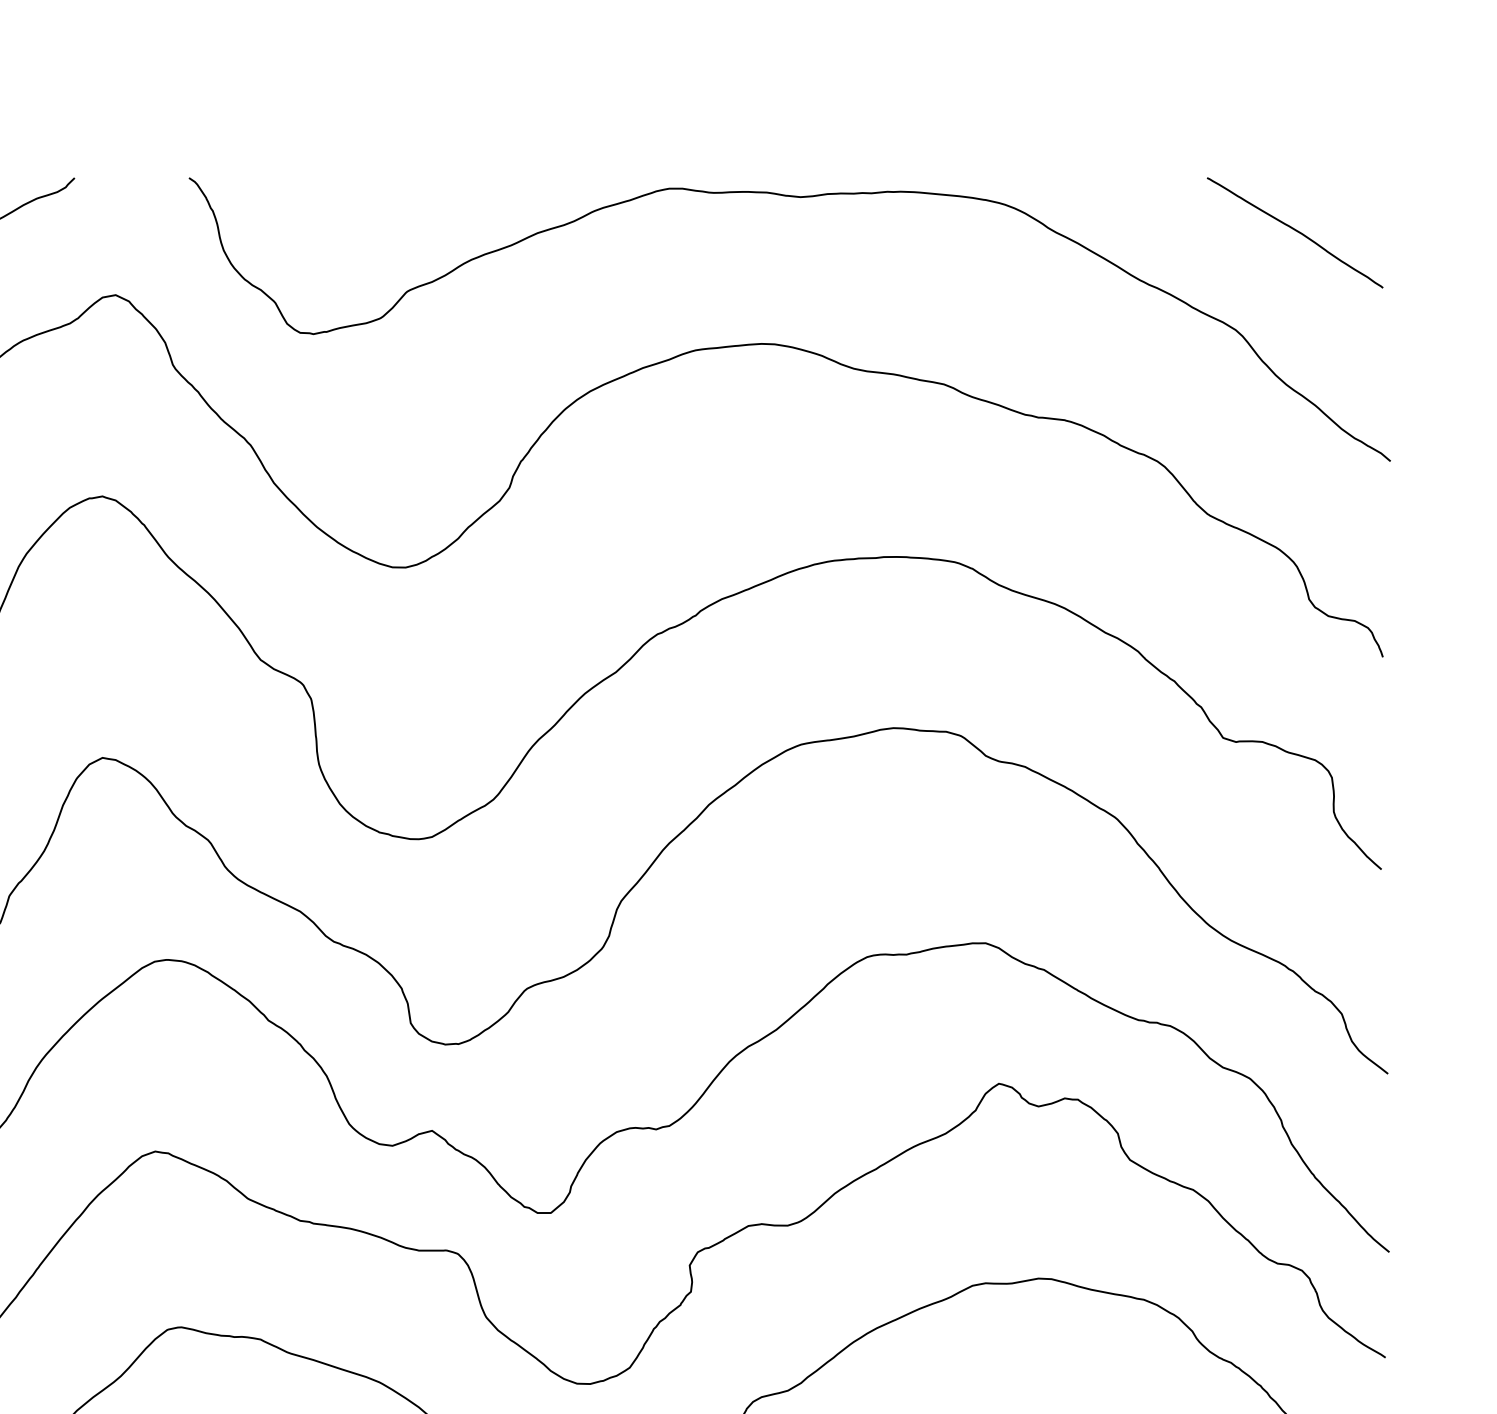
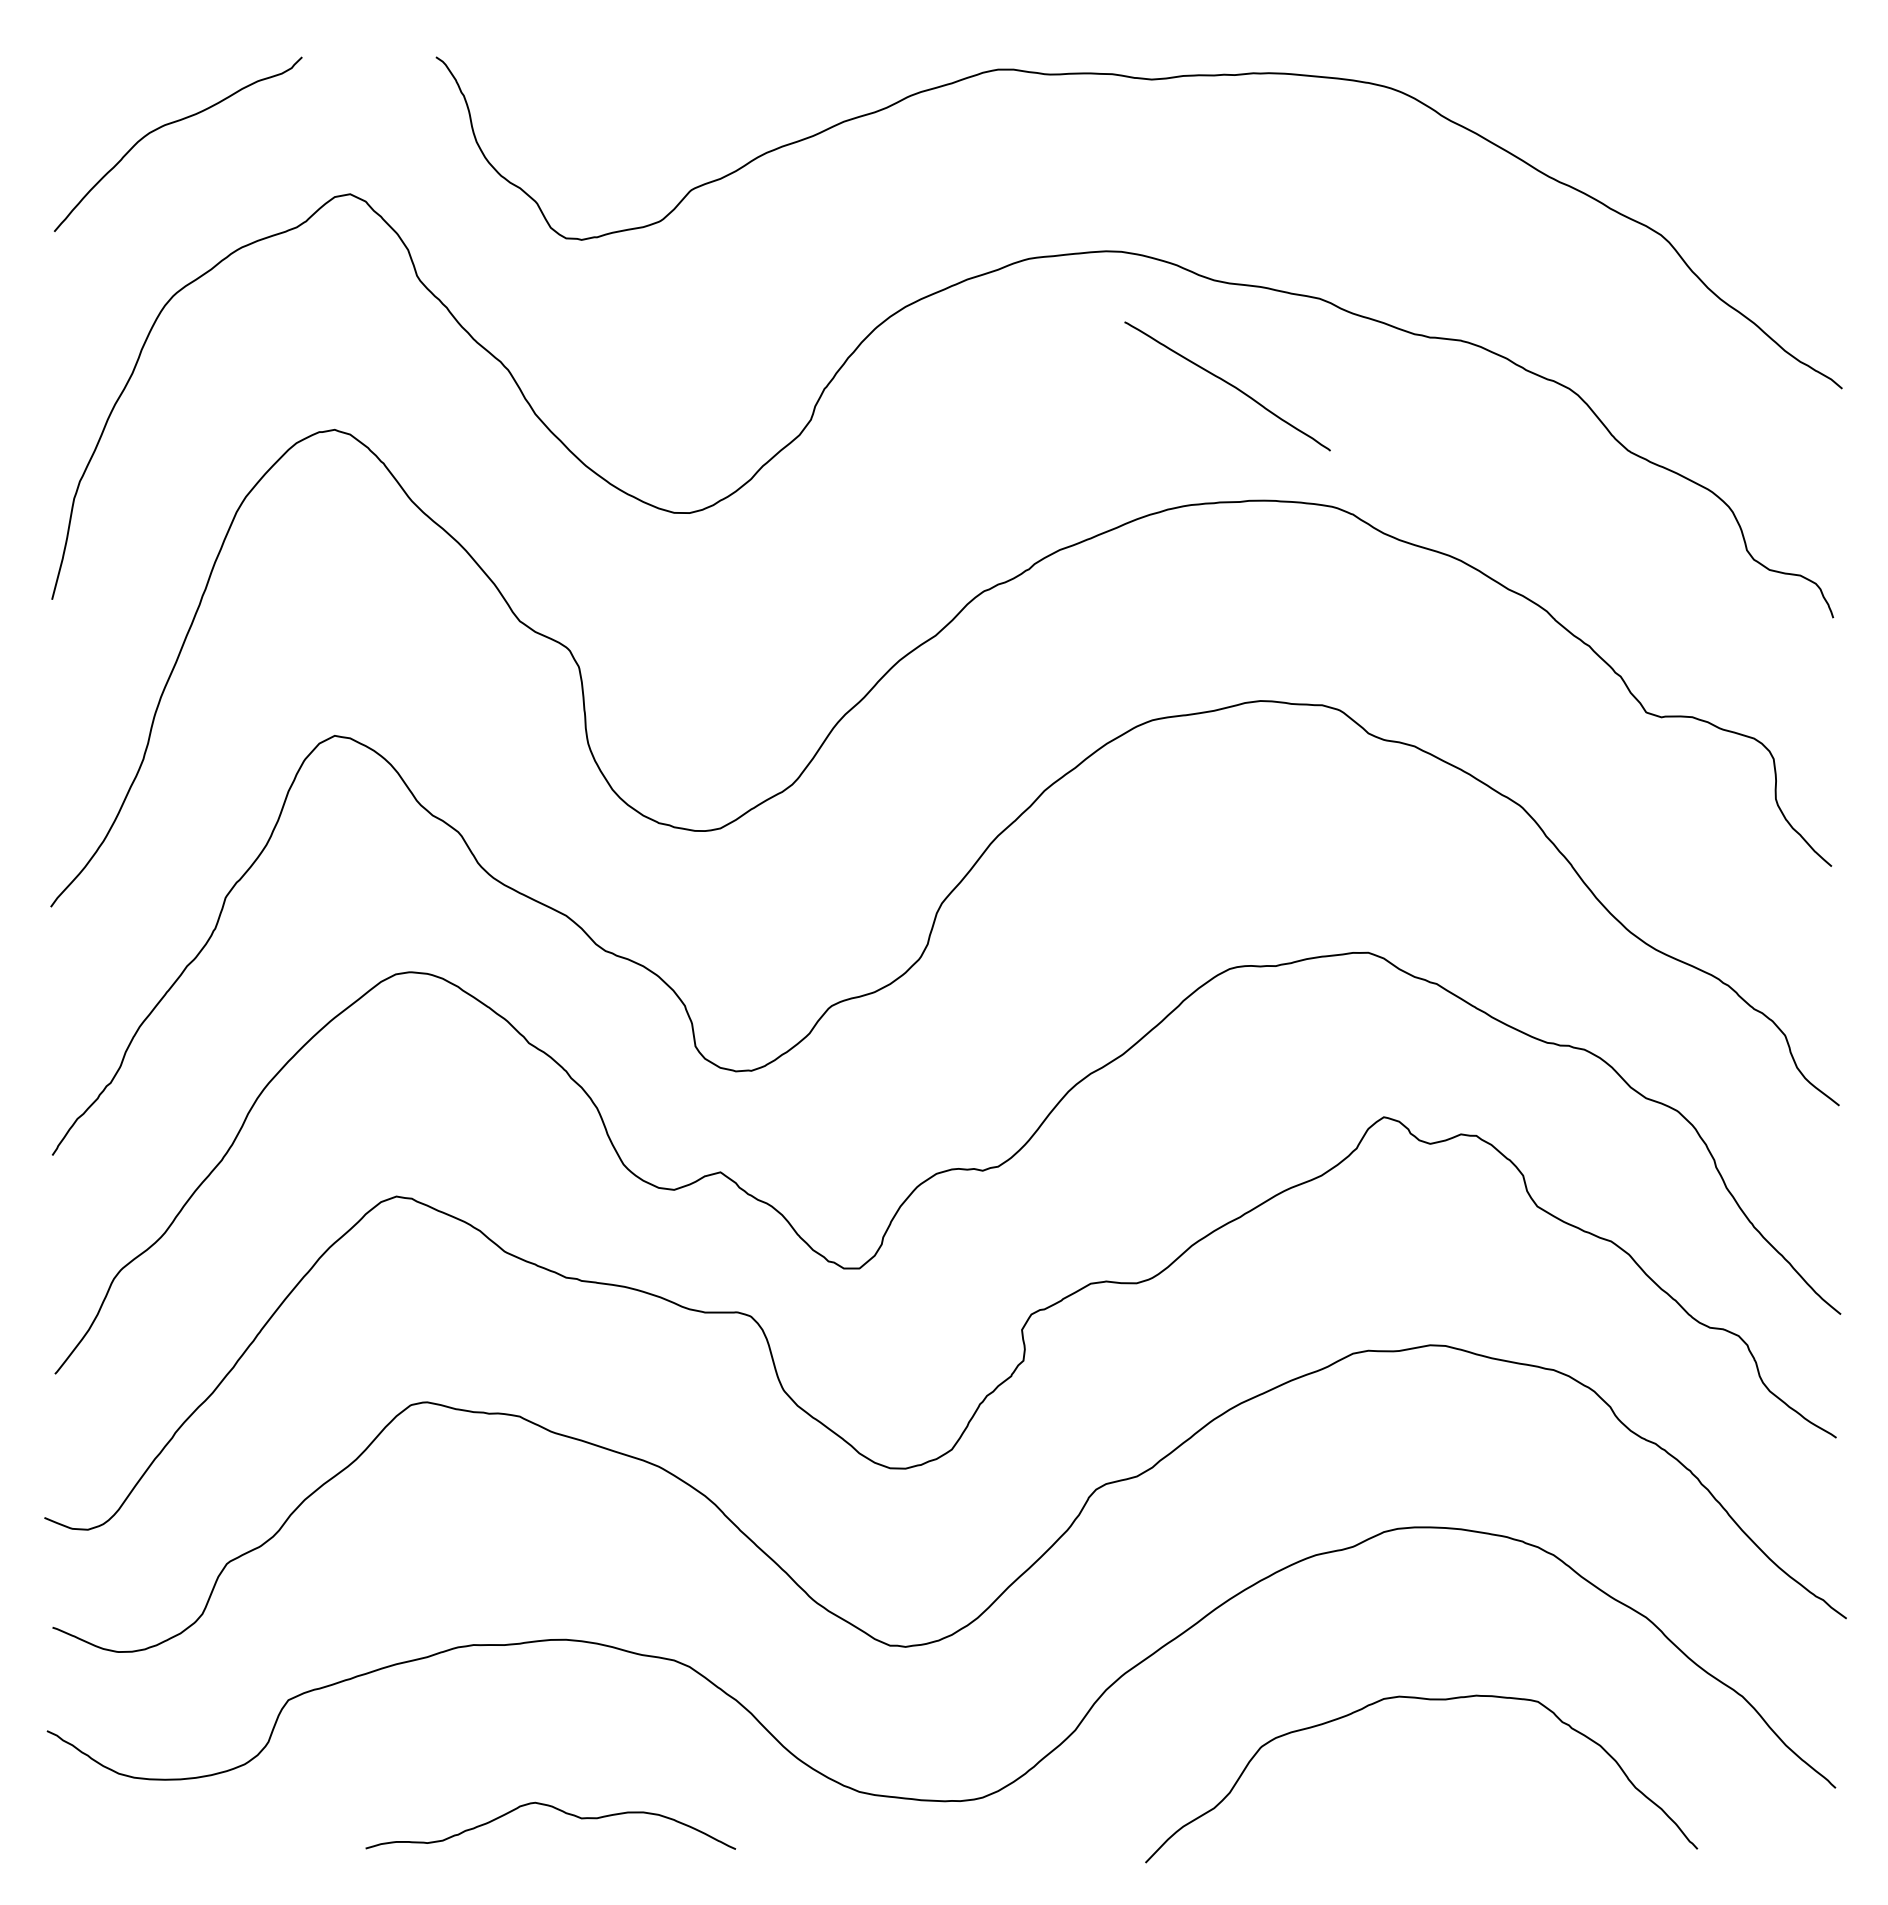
curve: (1295, 231) -> (1228, 384), moved

